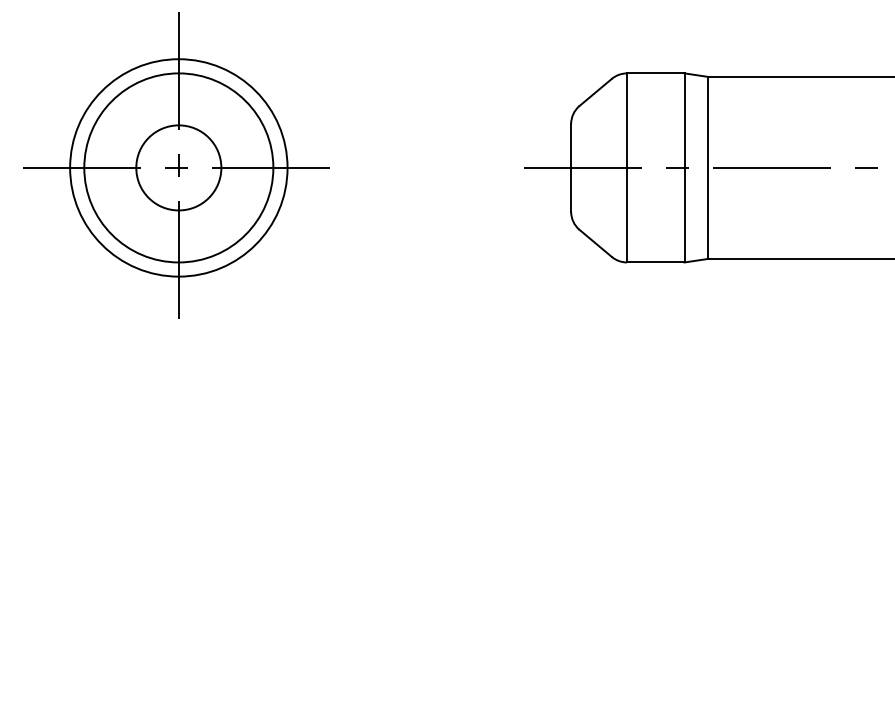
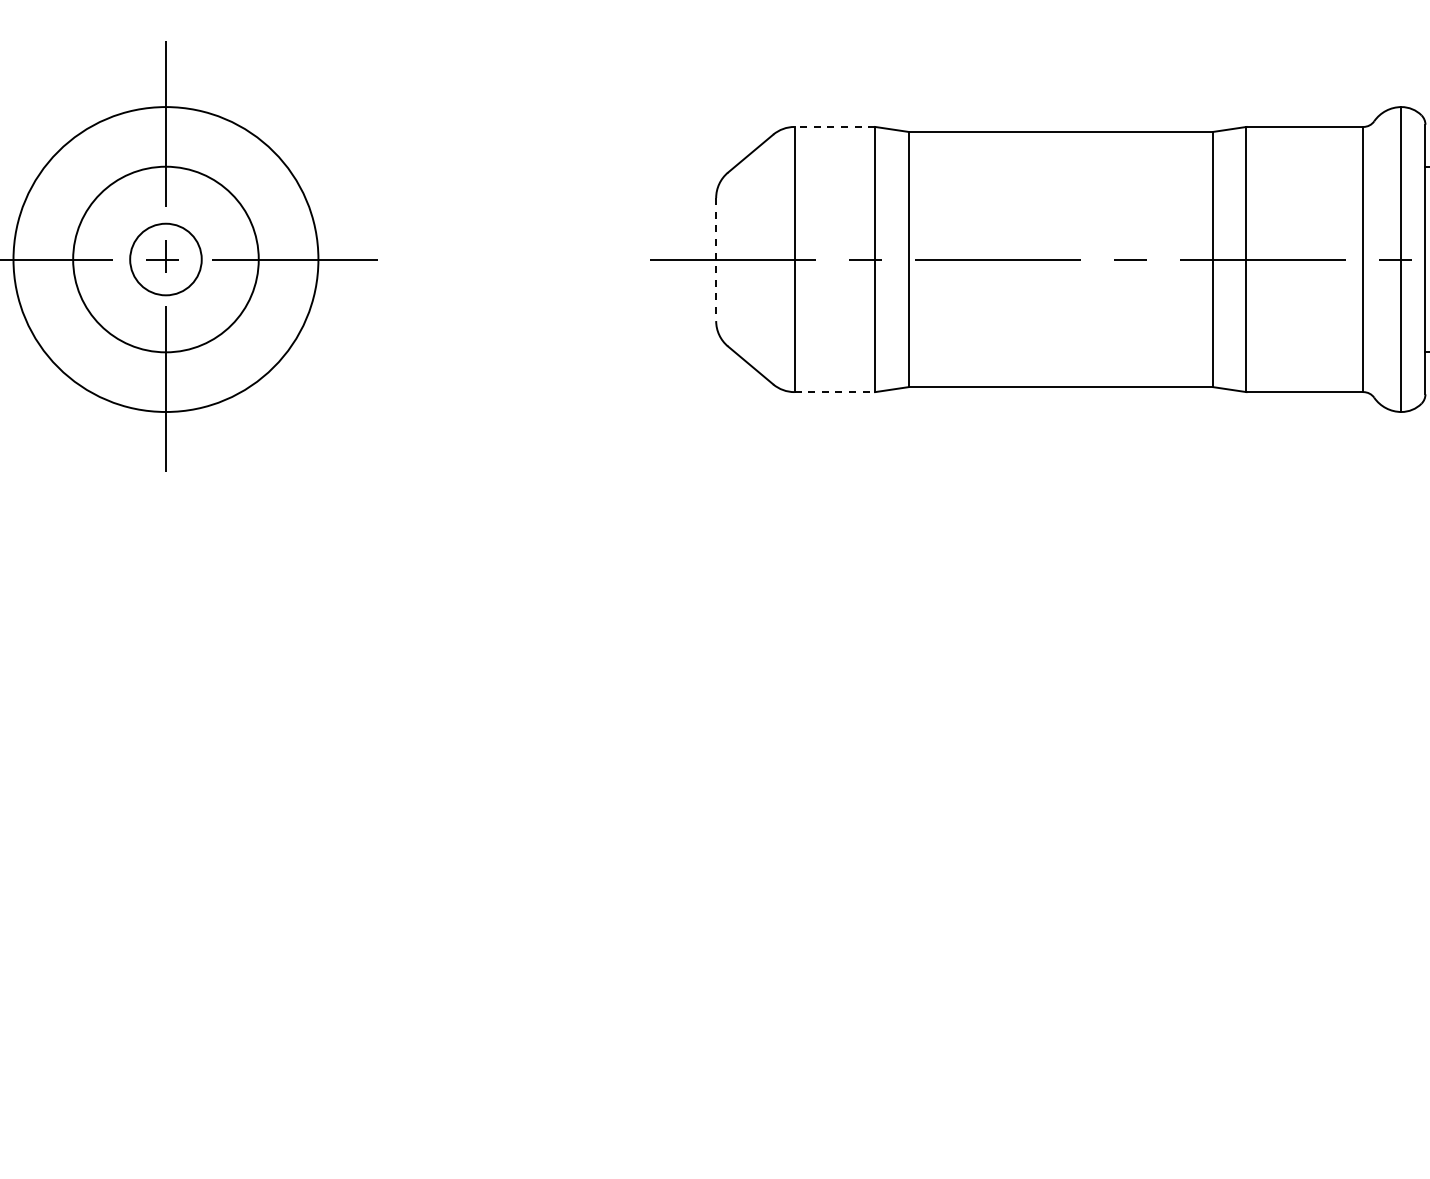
line: (655, 73) -> (834, 126), solid -> dashed
circle: (178, 167) -> (165, 259), size x0.6
circle: (178, 167) -> (165, 259), size x0.7
line: (571, 167) -> (716, 259), solid -> dashed
line: (656, 262) -> (835, 392), solid -> dashed

